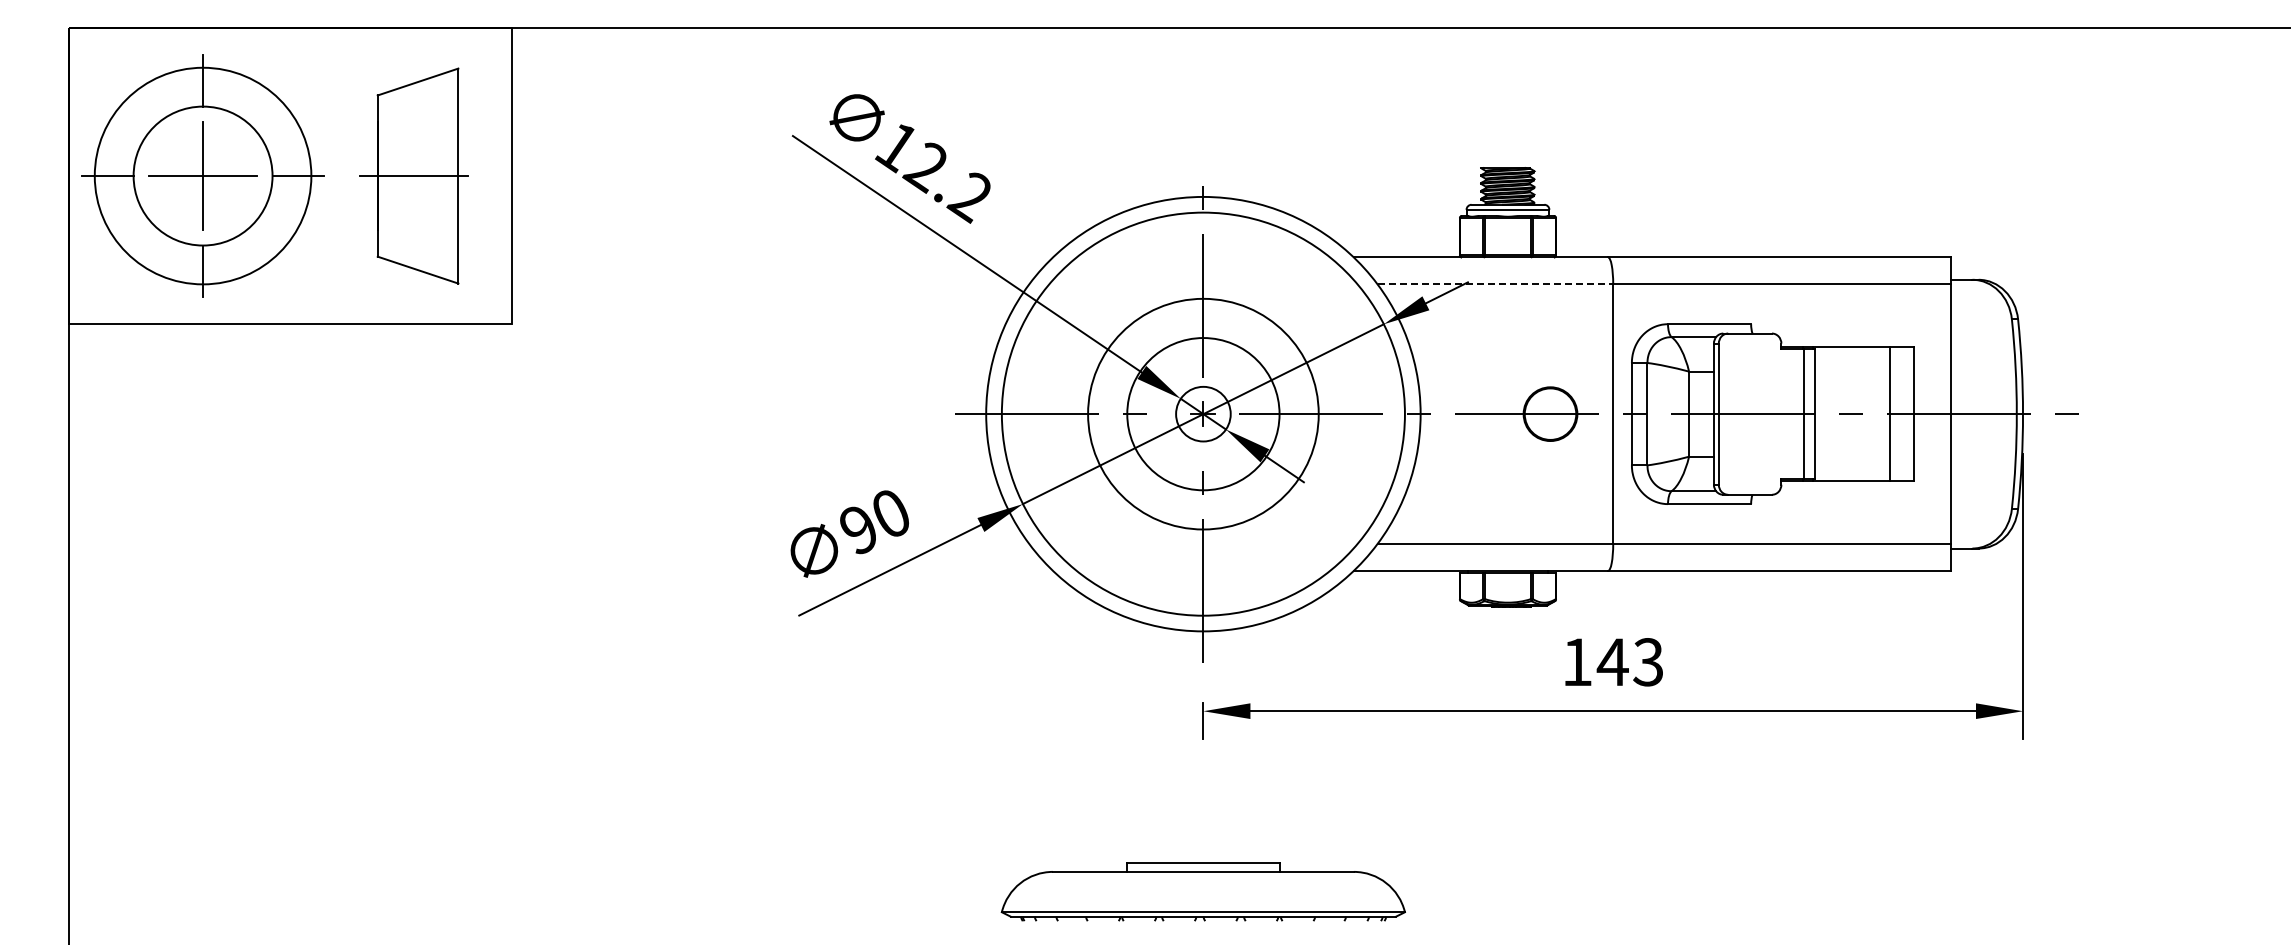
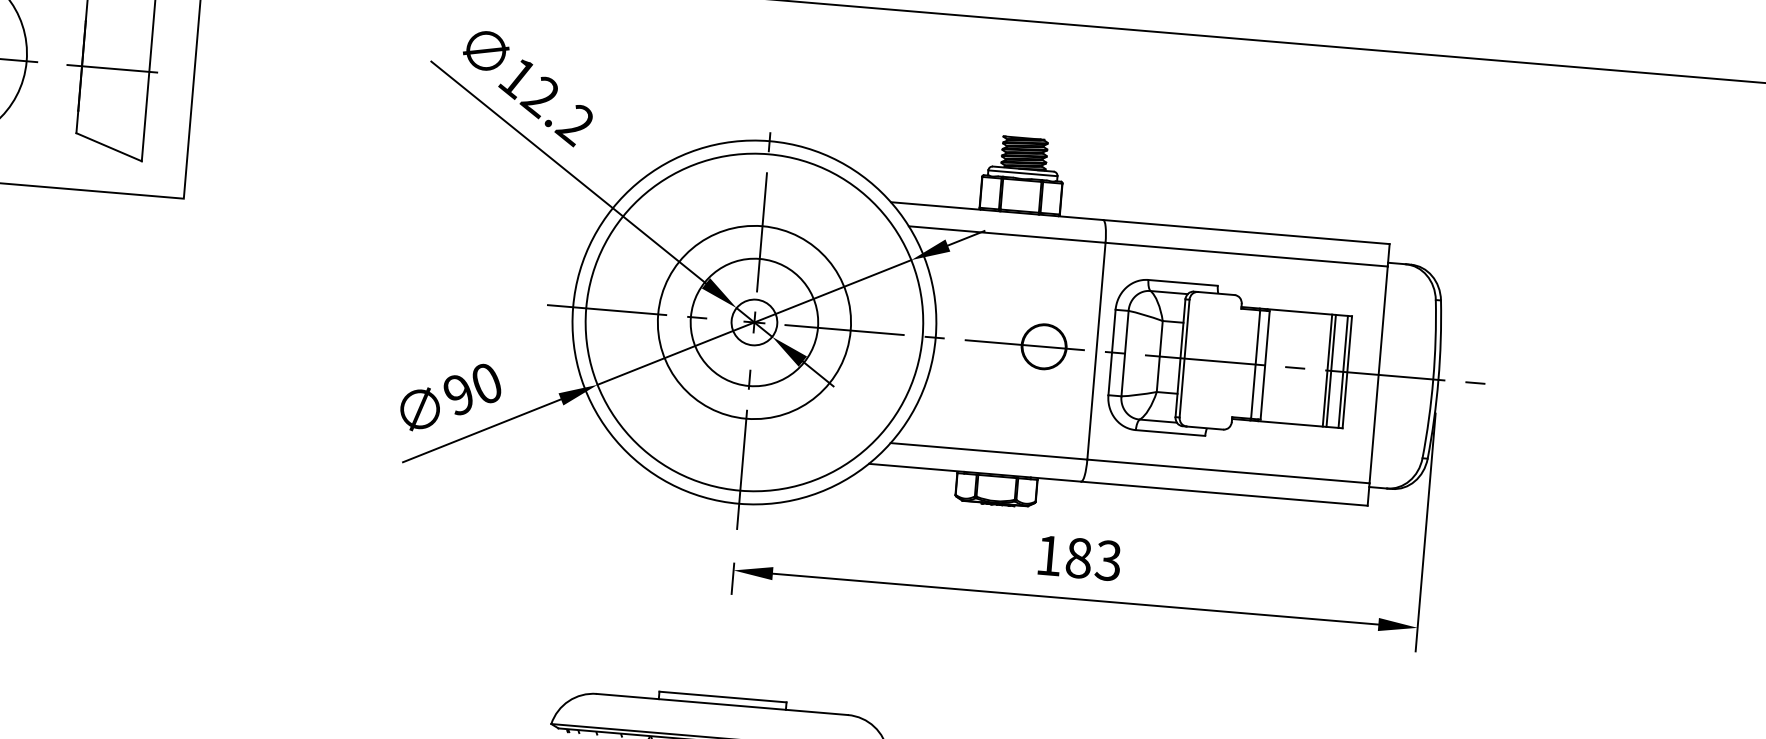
line: (1495, 284) -> (1007, 234), dashed -> solid
line: (1894, 414) -> (1331, 371), added
line: (1908, 414) -> (1342, 372), added
text: (1612, 662) -> (1078, 558), 143 -> 183

